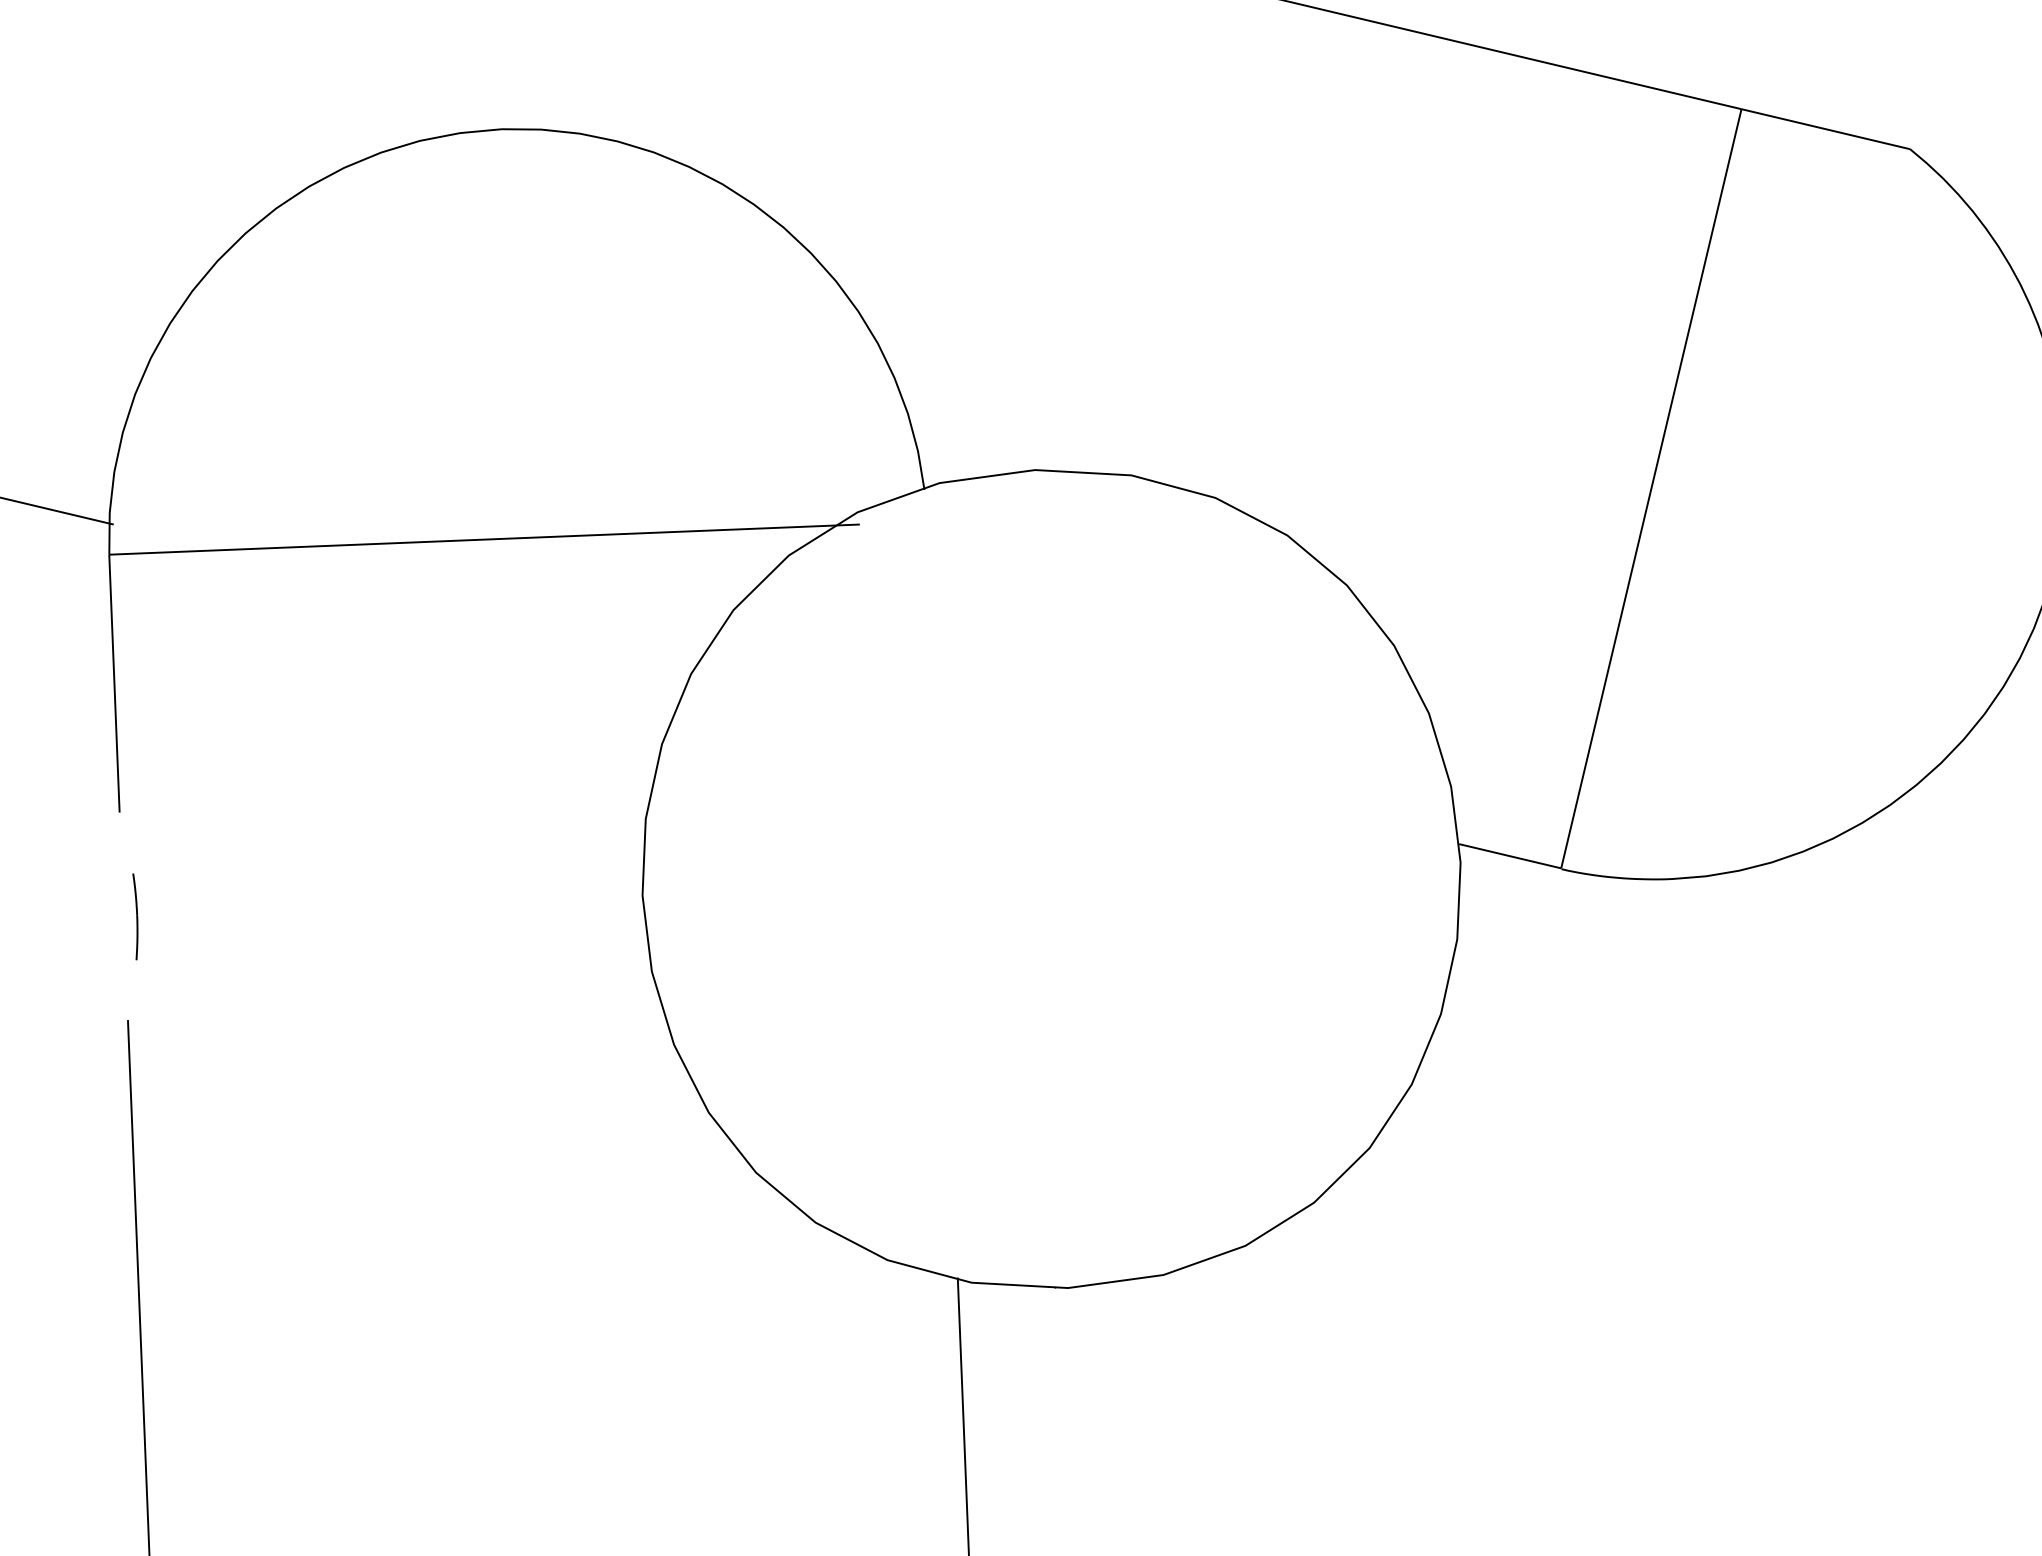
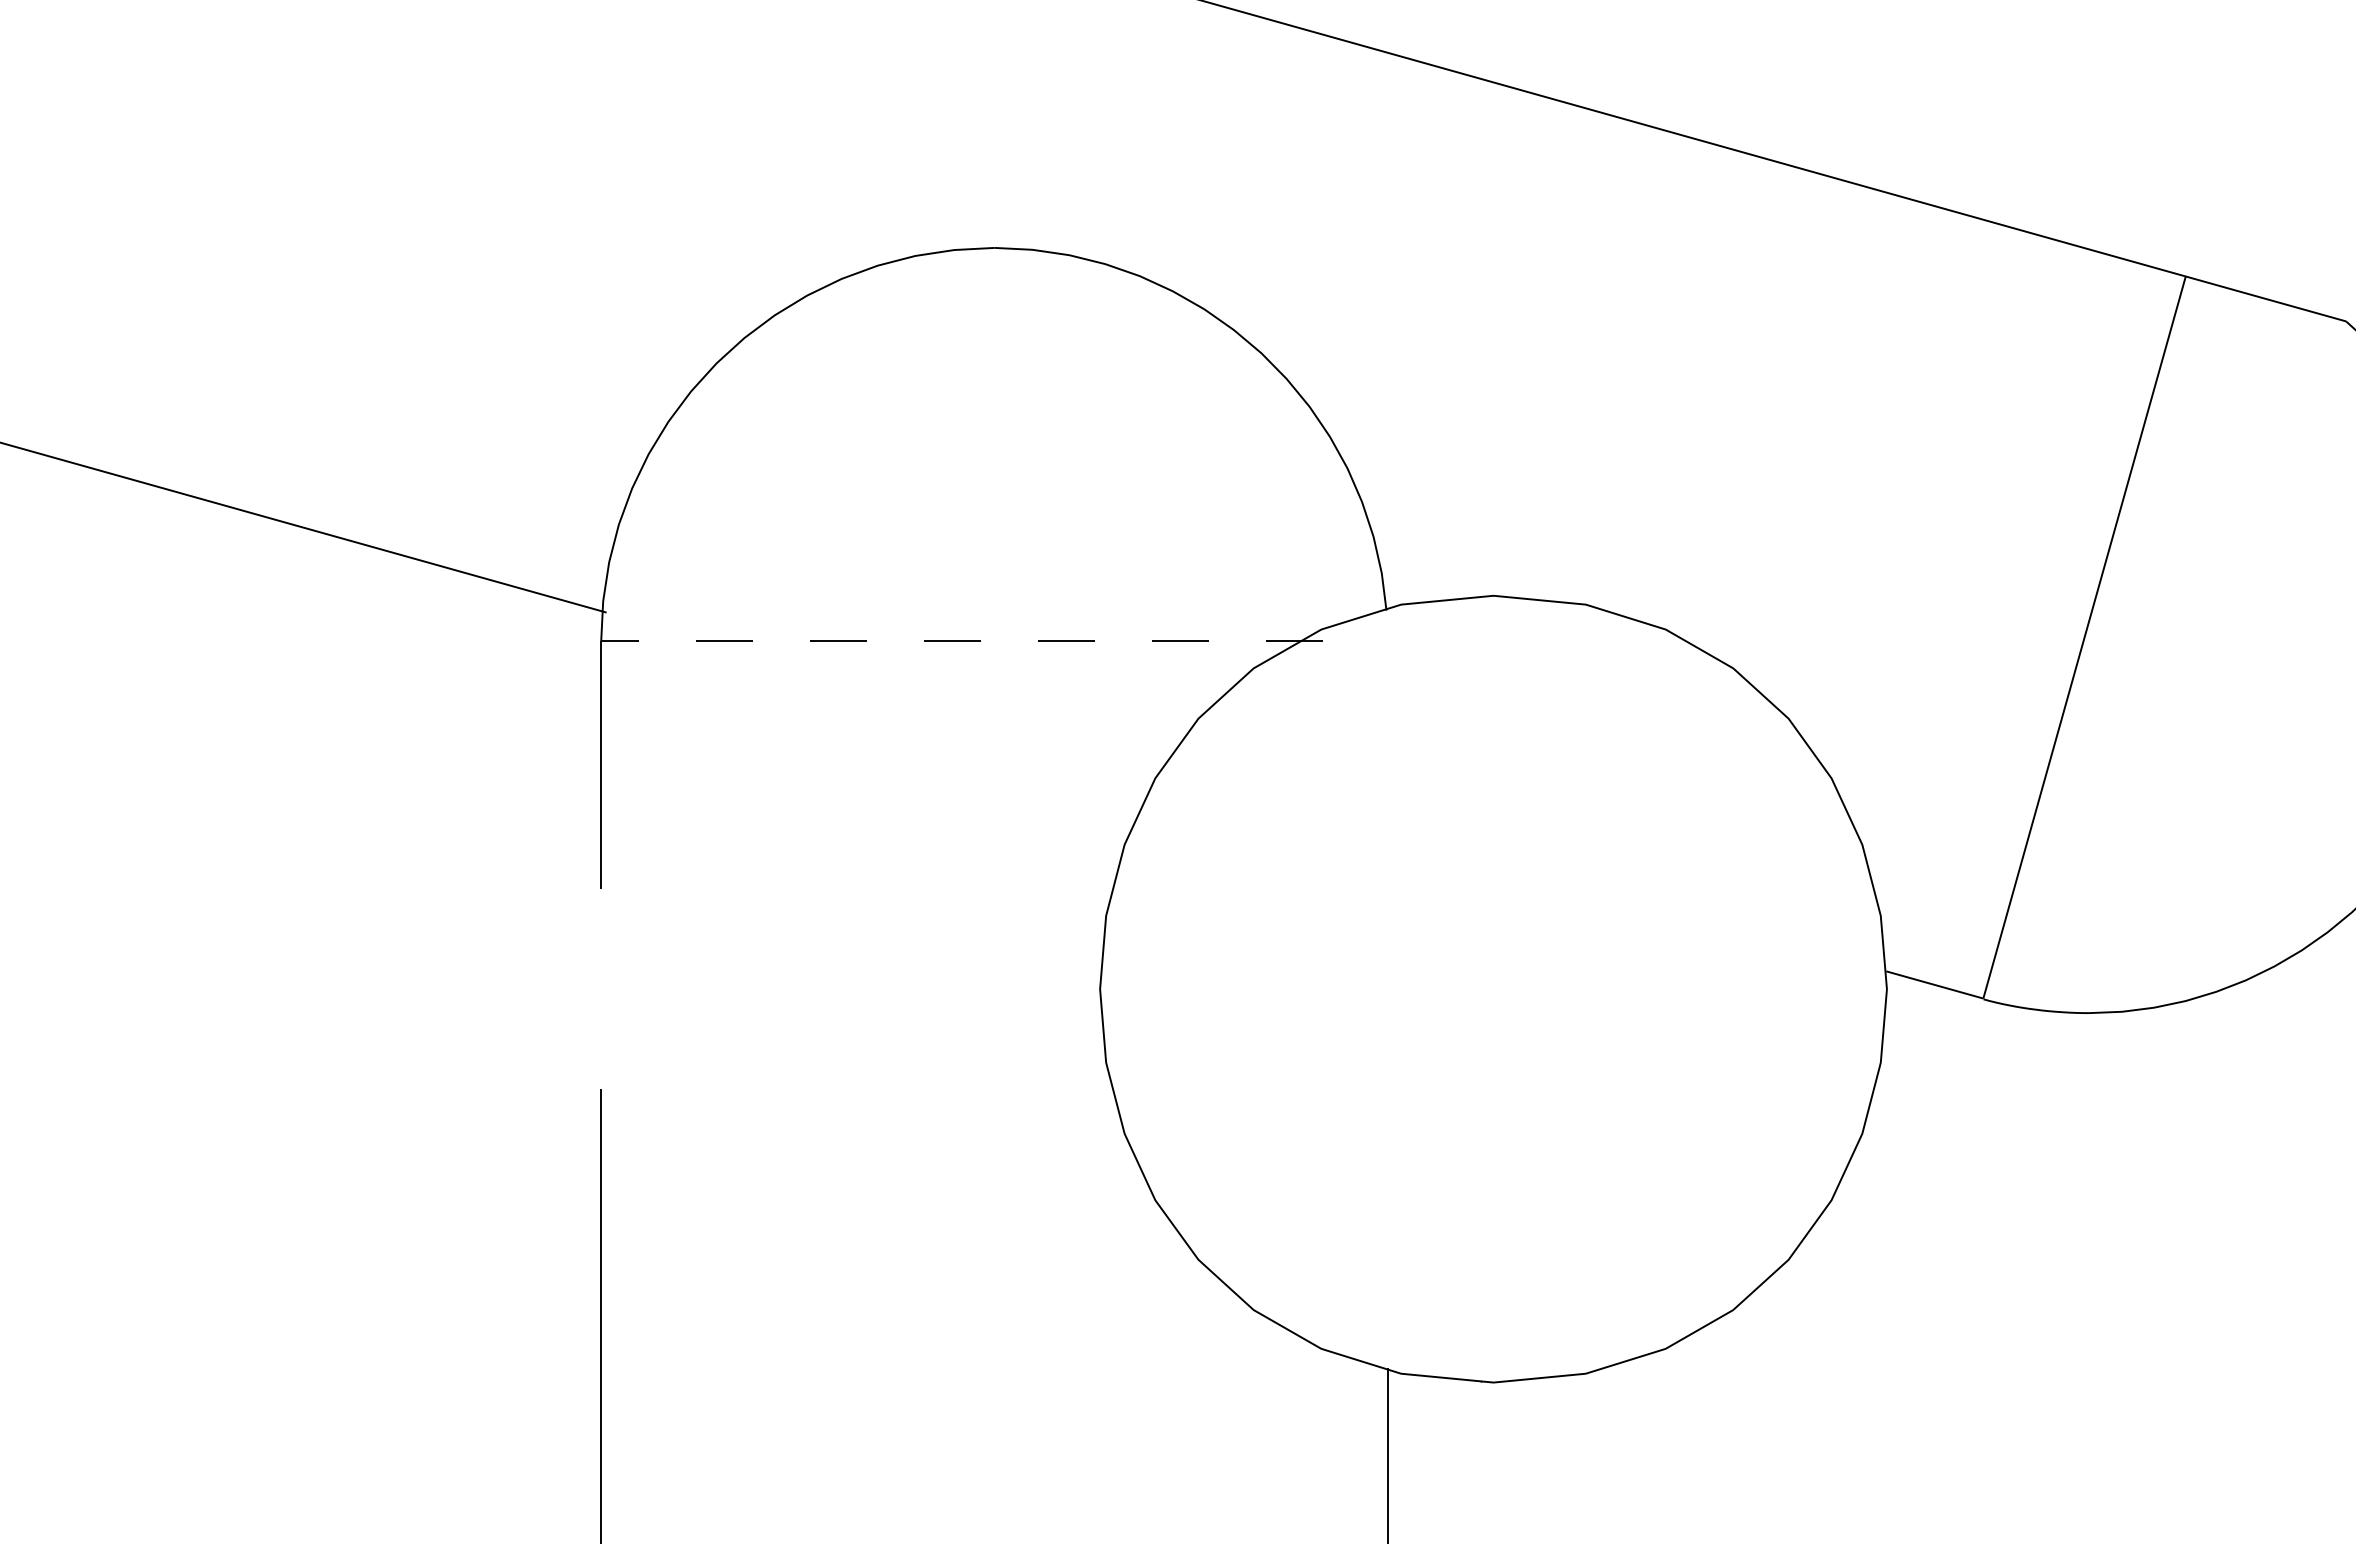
line: (484, 539) -> (962, 641), solid -> dashed
part: (135, 916) -> (612, 989), removed

